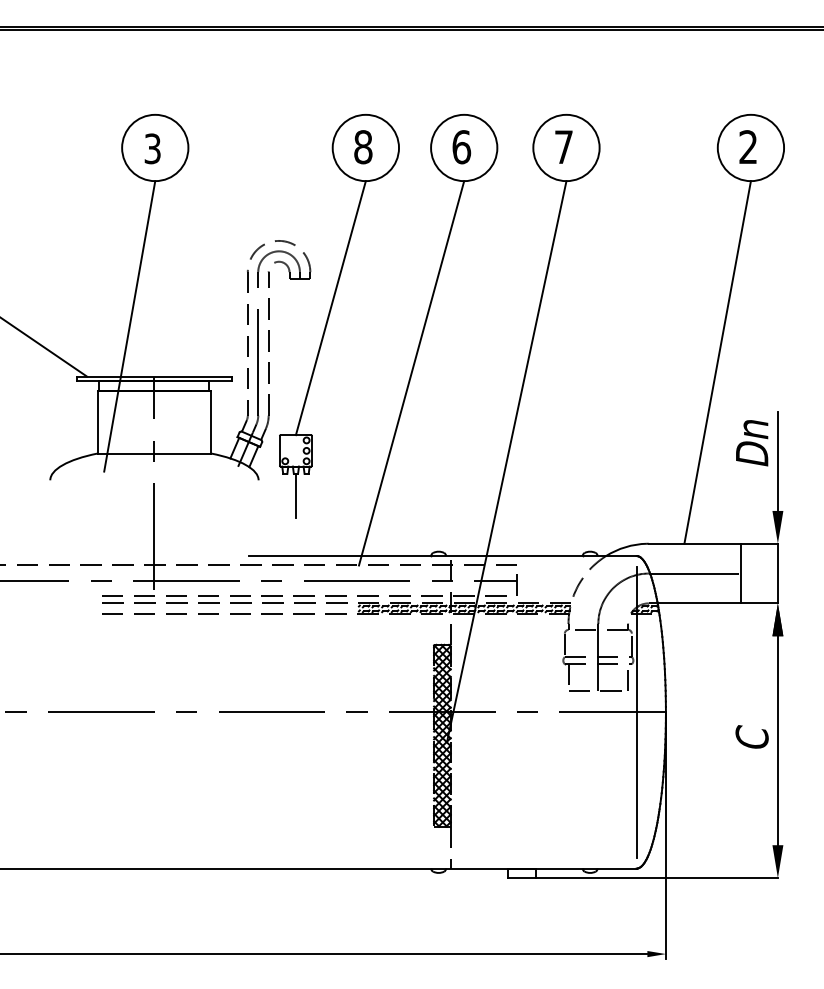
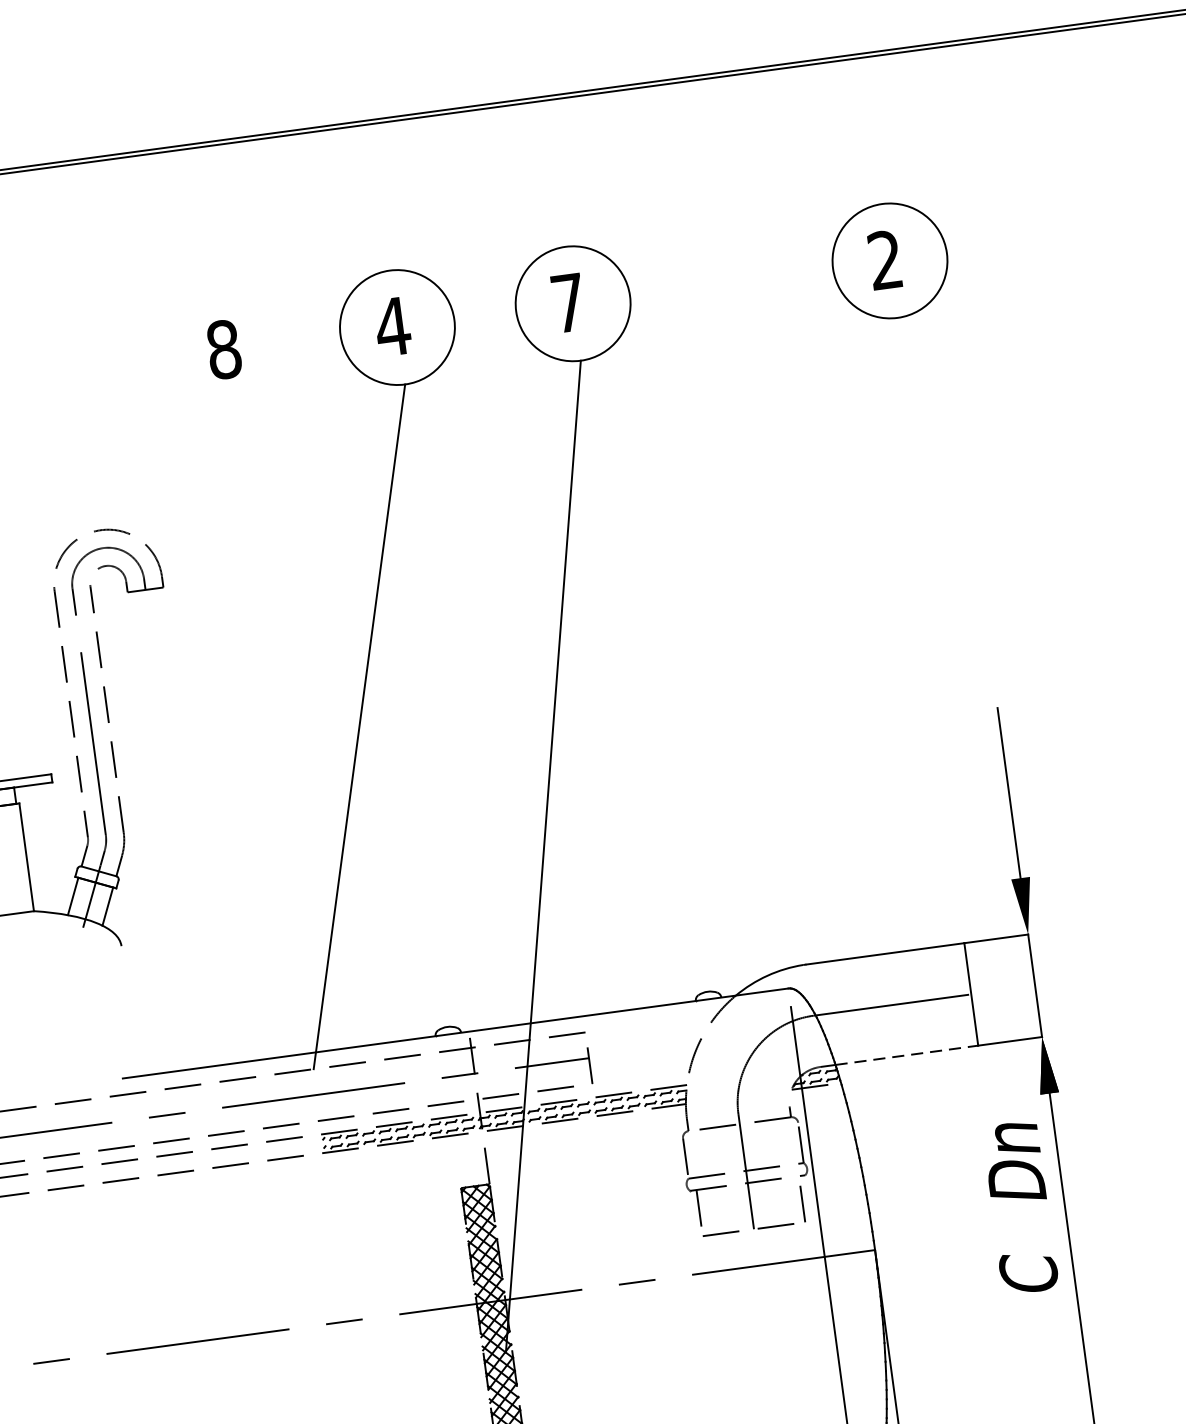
text: (461, 147) -> (392, 327), 6 -> 4
part: (330, 314) -> (206, 644), removed
line: (717, 362) -> (882, 637), removed
text: (752, 443) -> (1014, 1163), moved
line: (699, 603) -> (907, 1055), solid -> dashed

